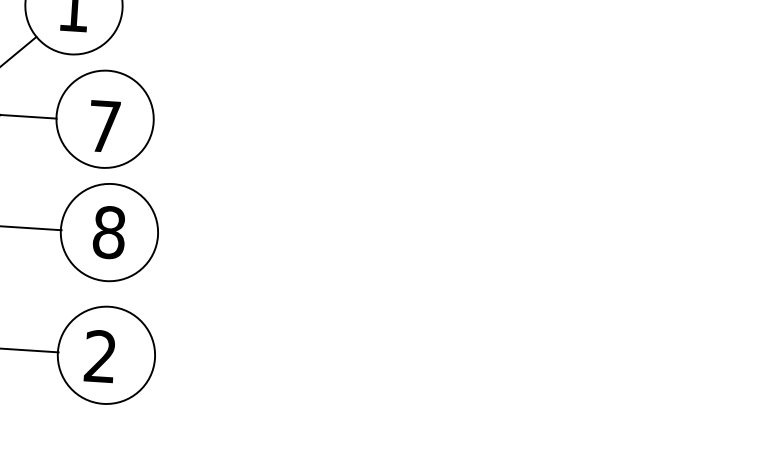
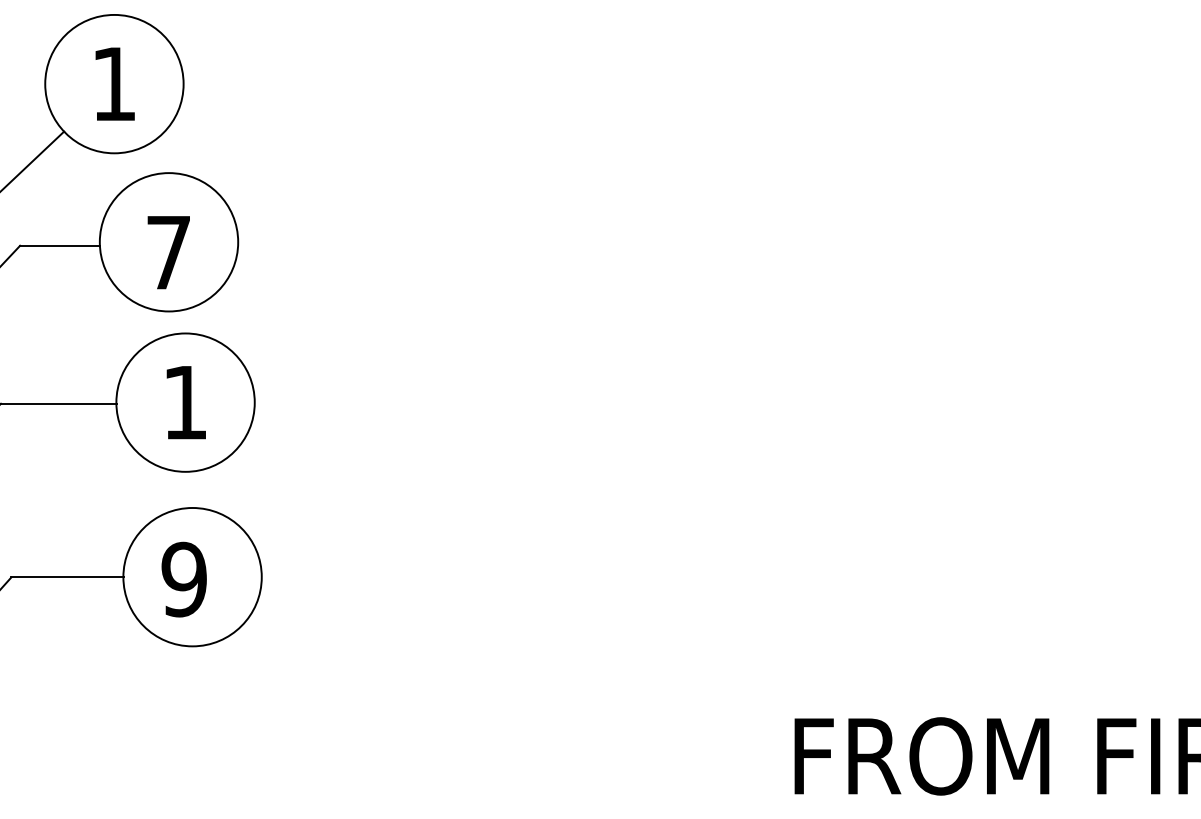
text: (109, 232) -> (185, 402), 8 -> 1
text: (99, 356) -> (183, 579), 2 -> 9

